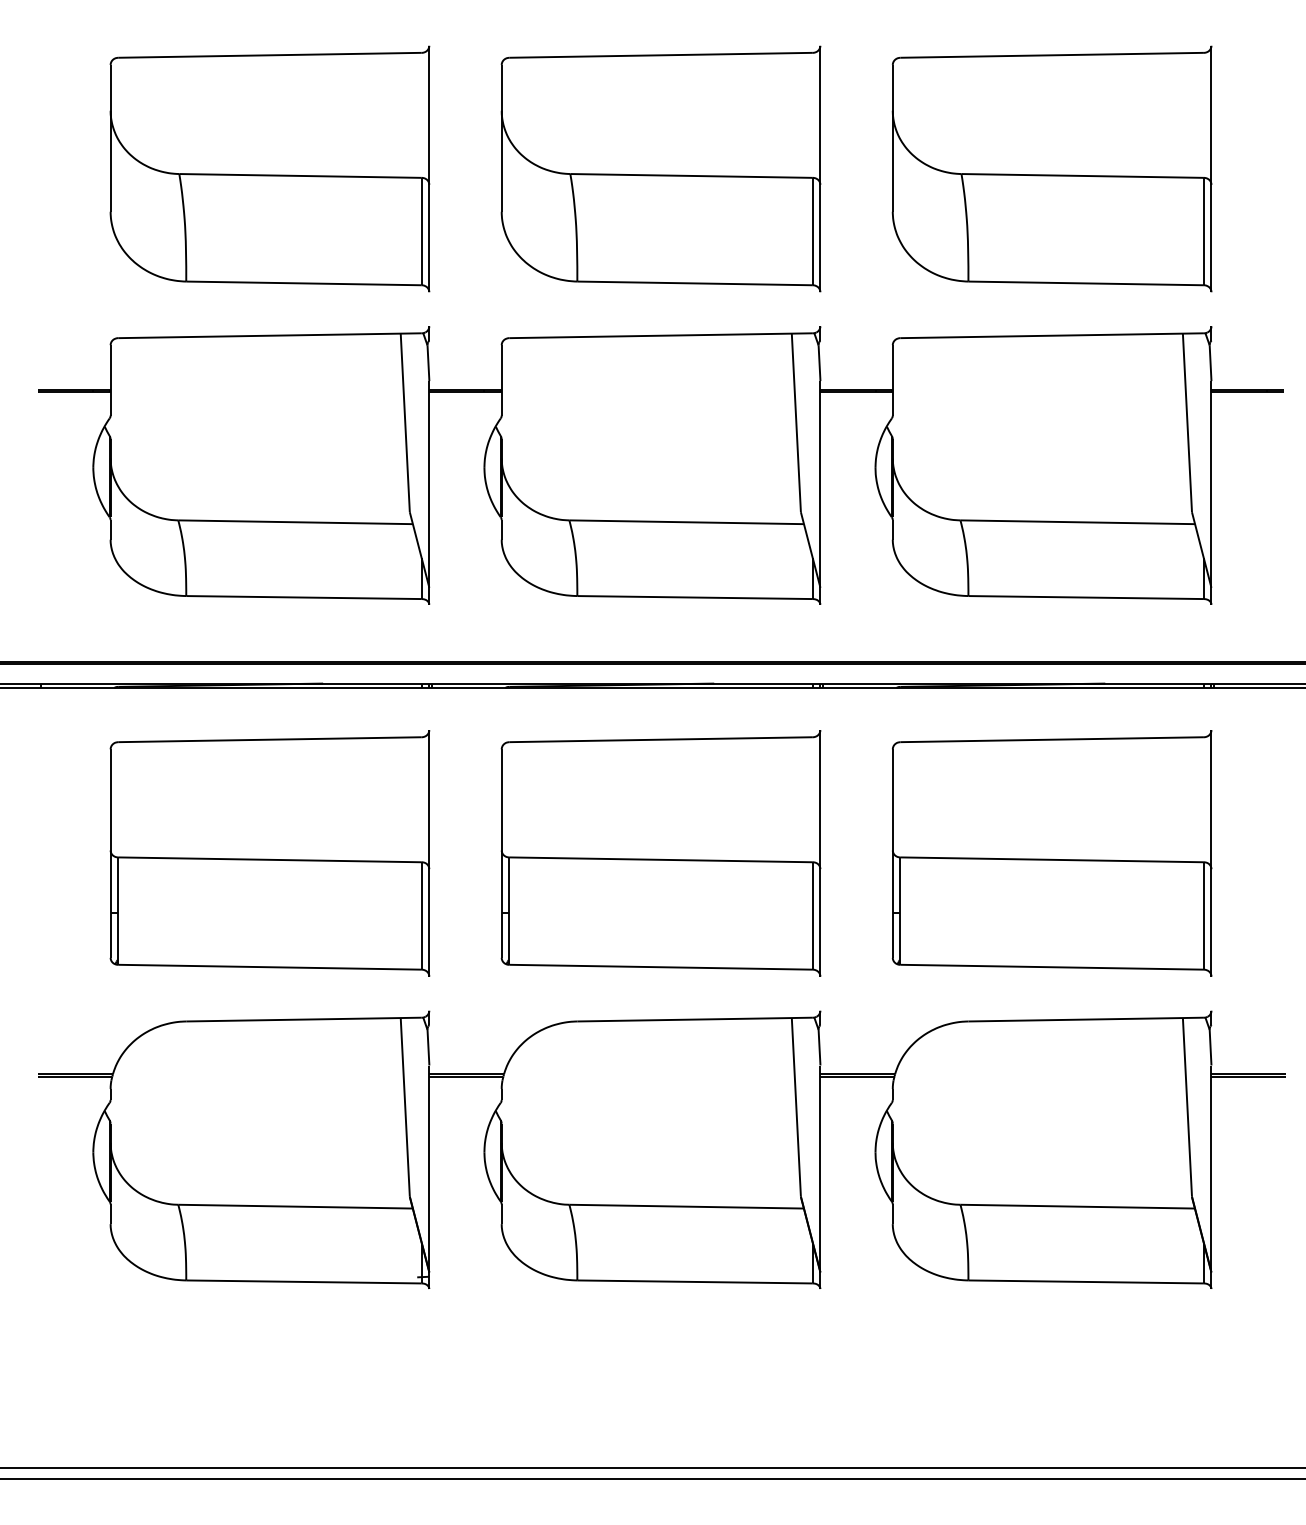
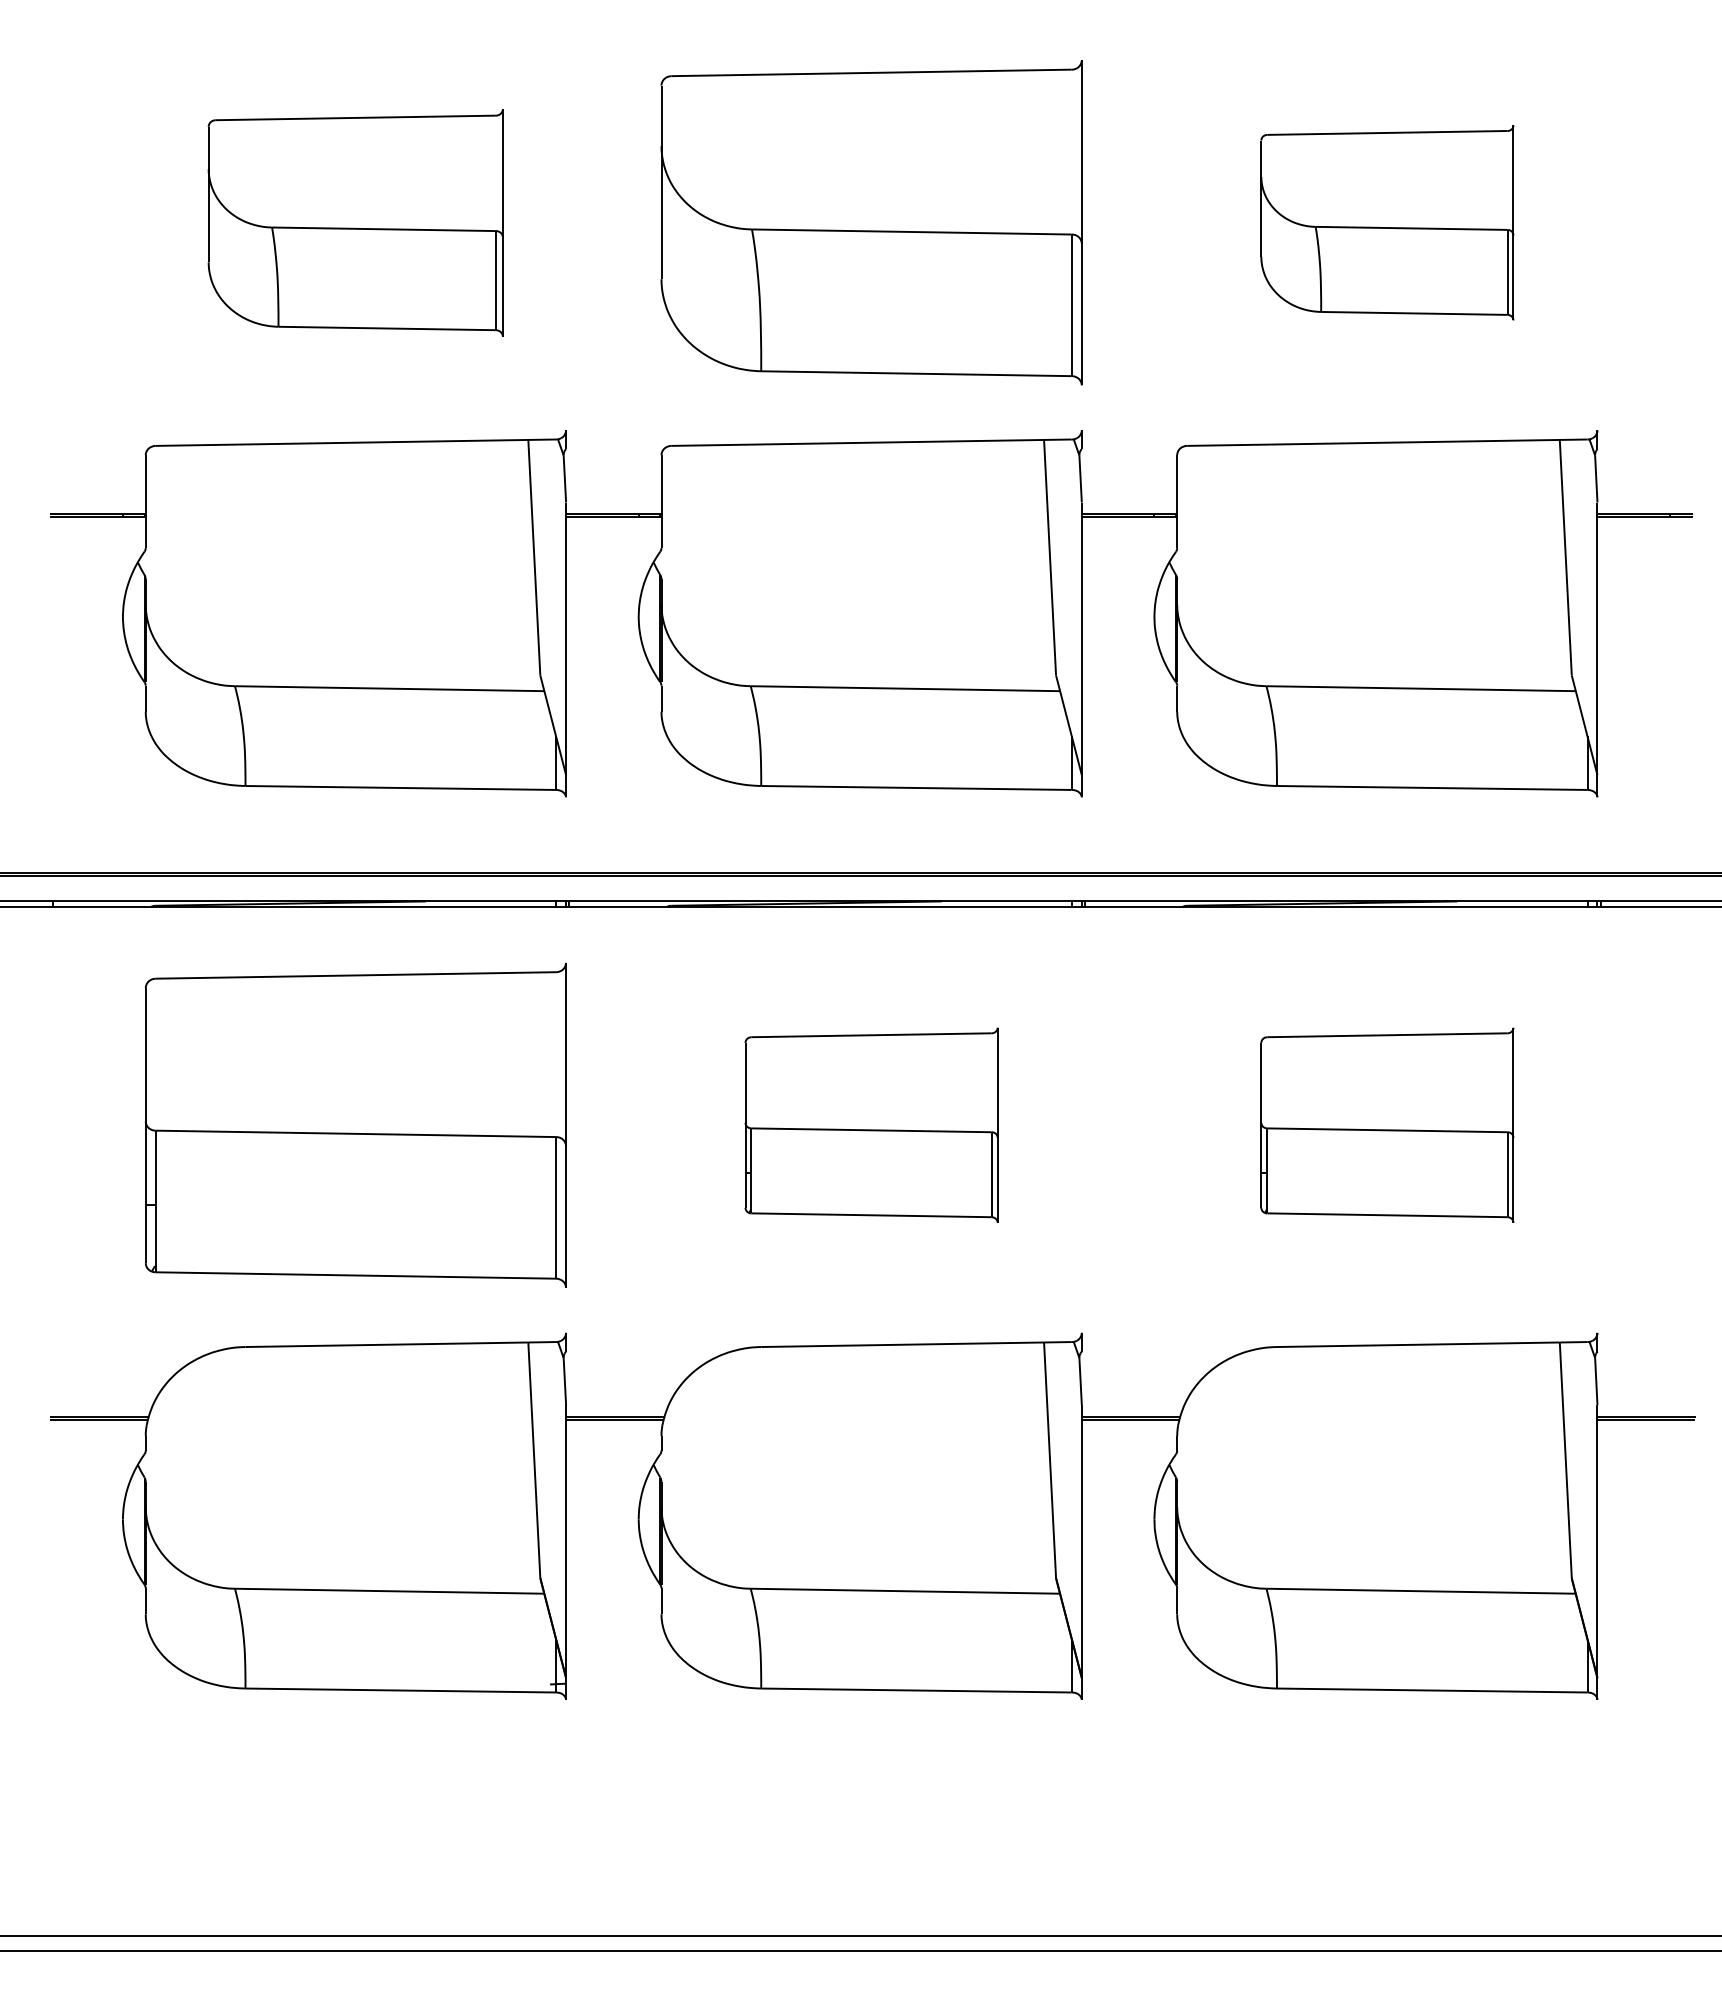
part: (269, 168) -> (355, 222), size x0.7
part: (1052, 168) -> (1387, 222), size x0.6
part: (660, 852) -> (871, 1124), size x0.6
part: (1052, 852) -> (1387, 1124), size x0.6

